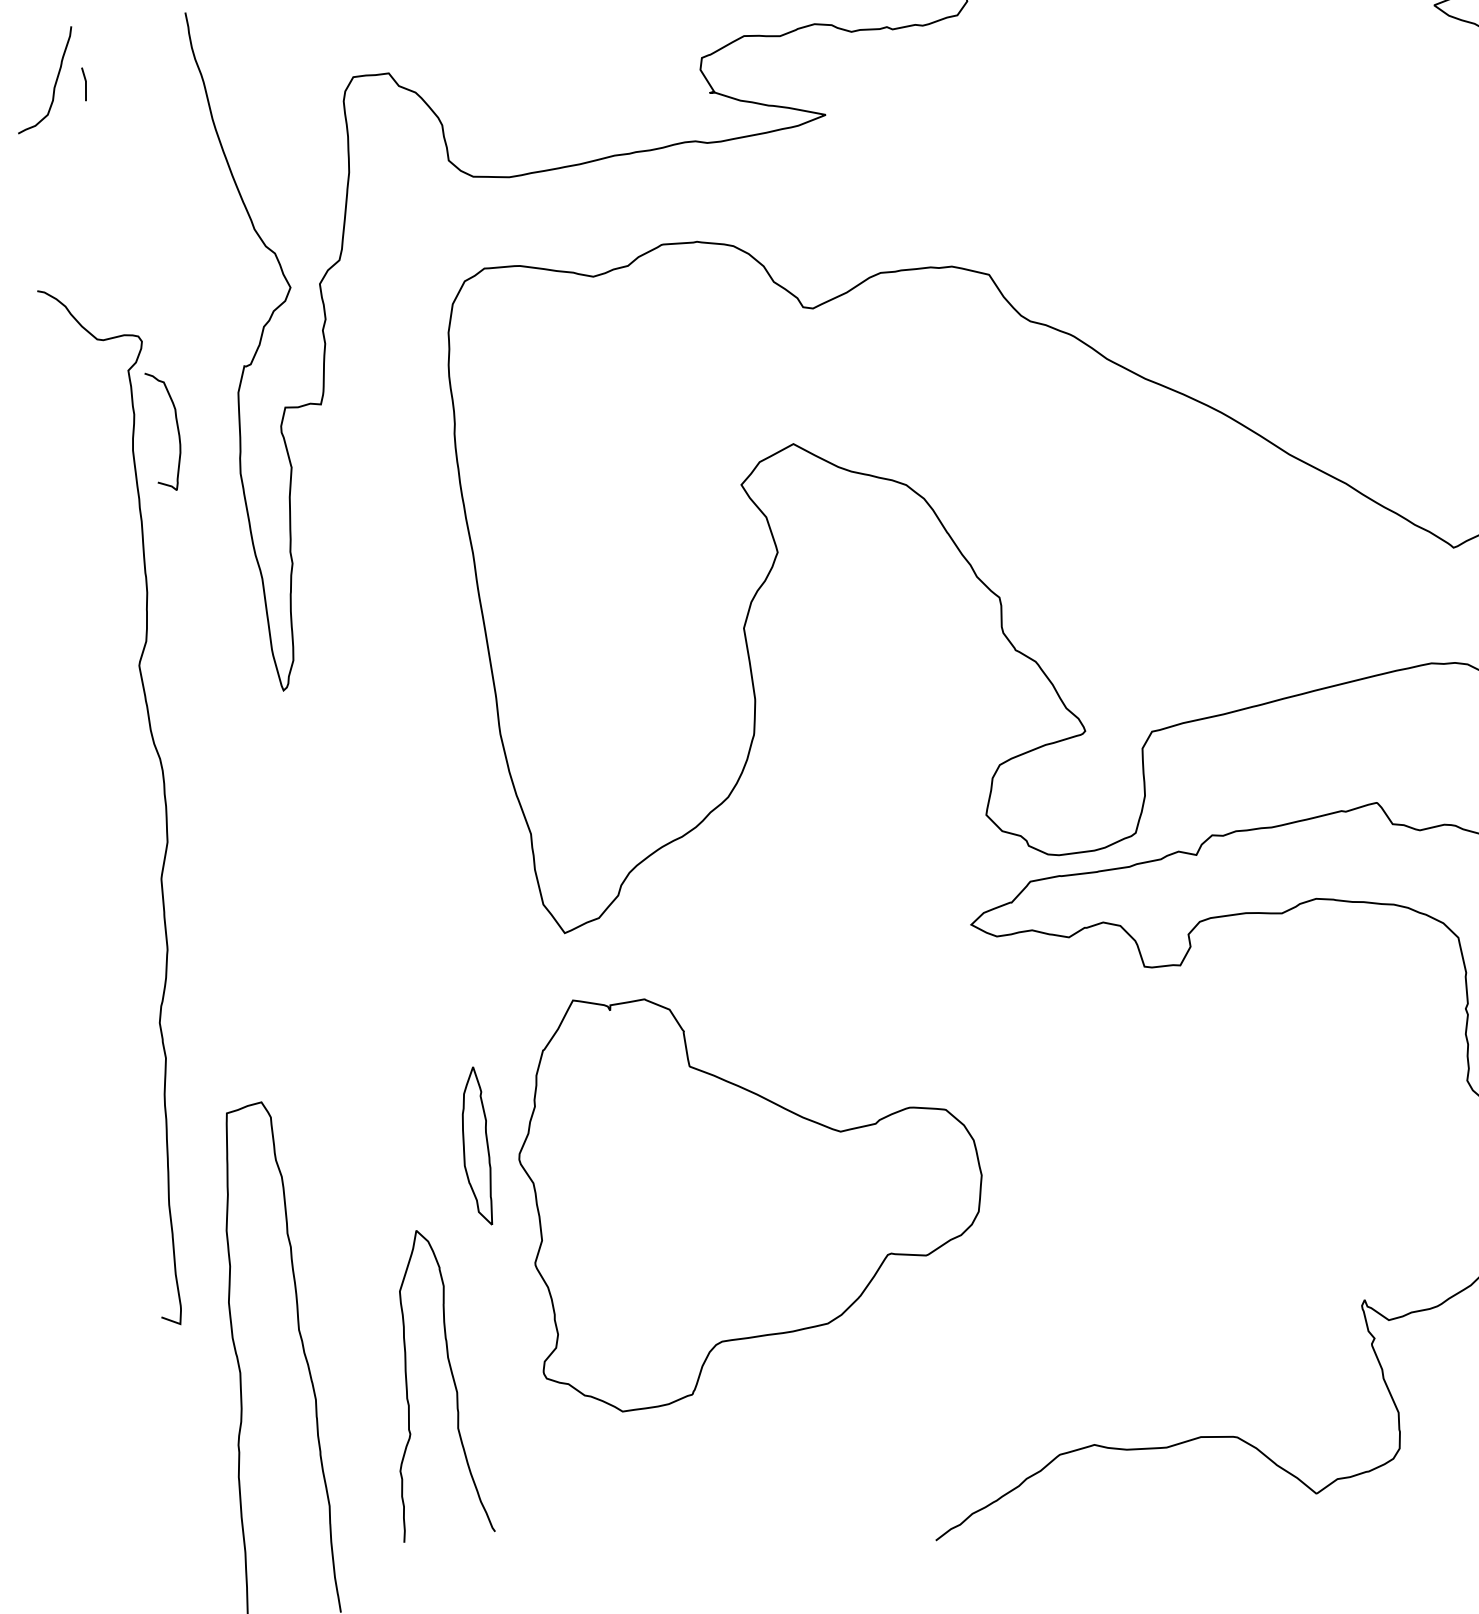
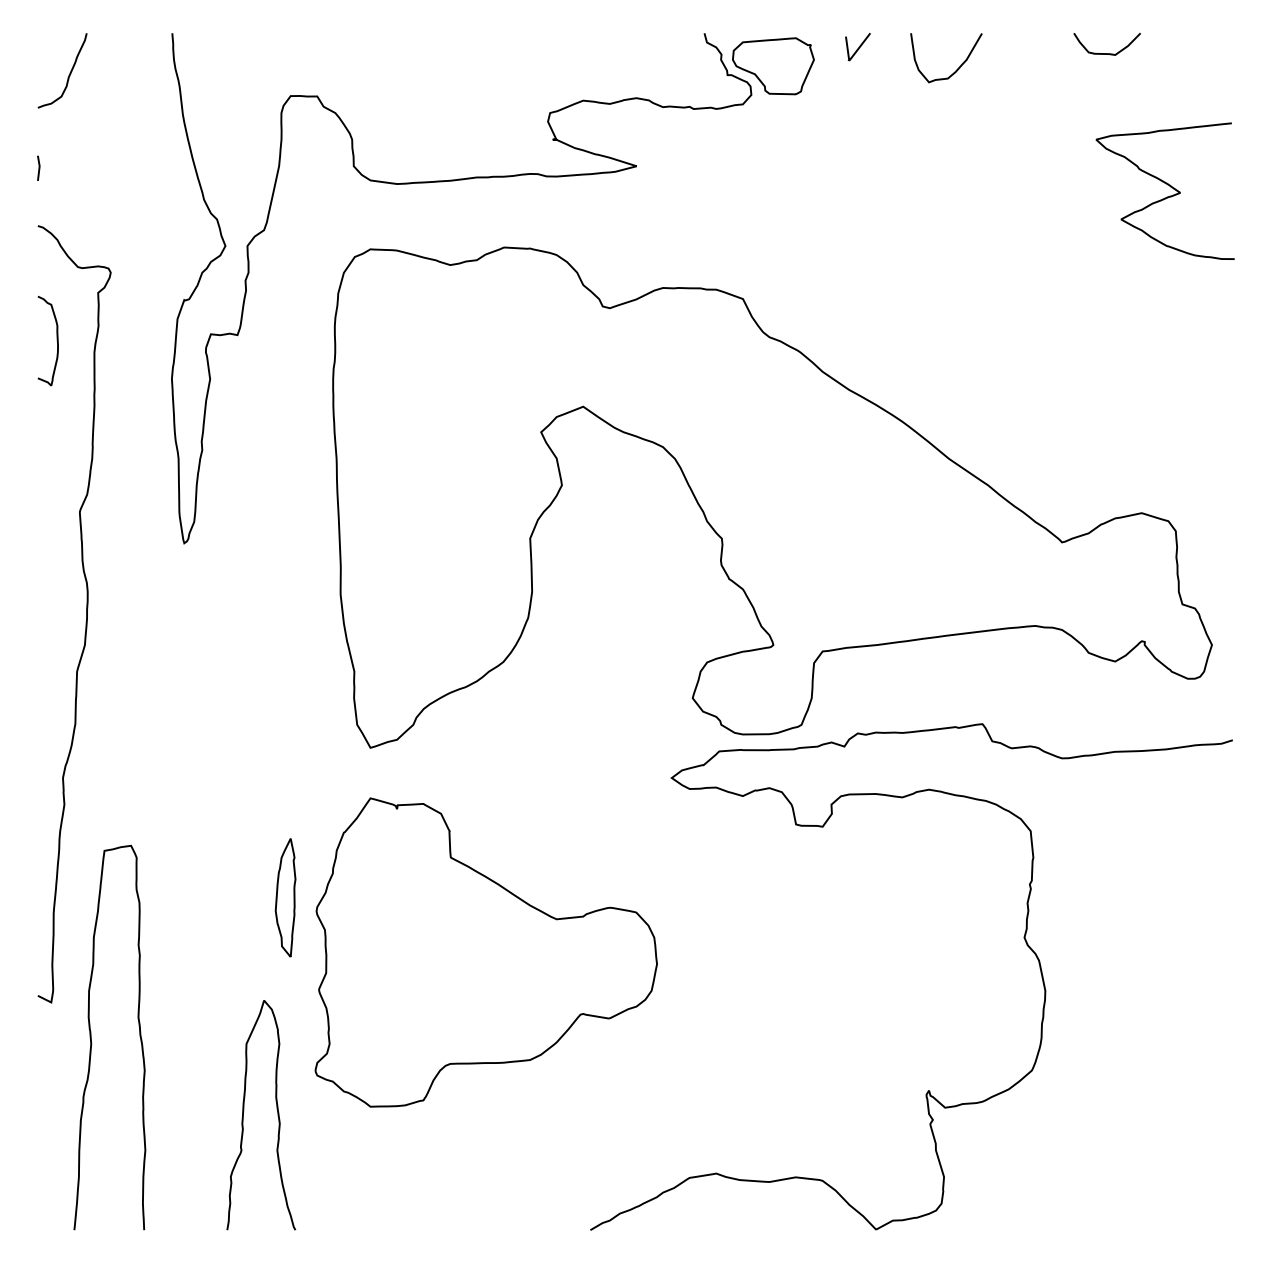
line: (84, 83) -> (38, 167), moved
curve: (176, 429) -> (56, 340), moved
curve: (452, 1381) -> (277, 1115), moved

